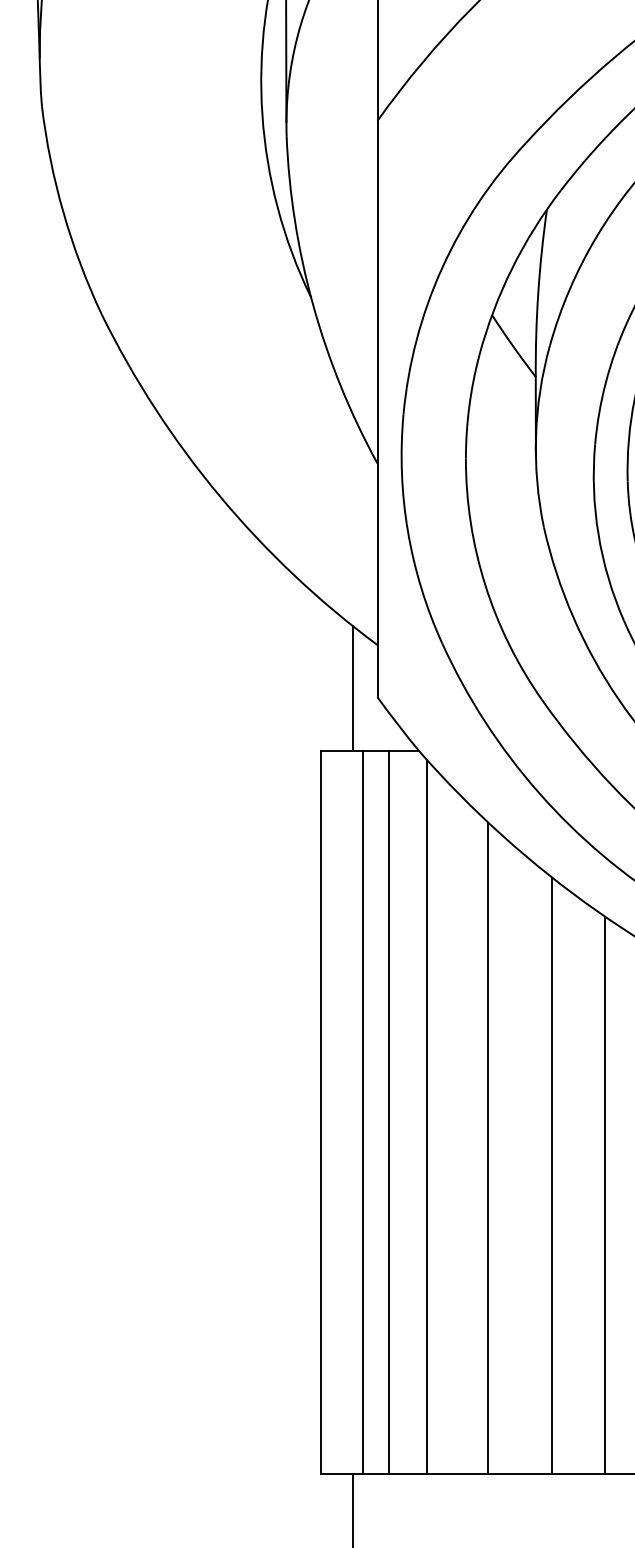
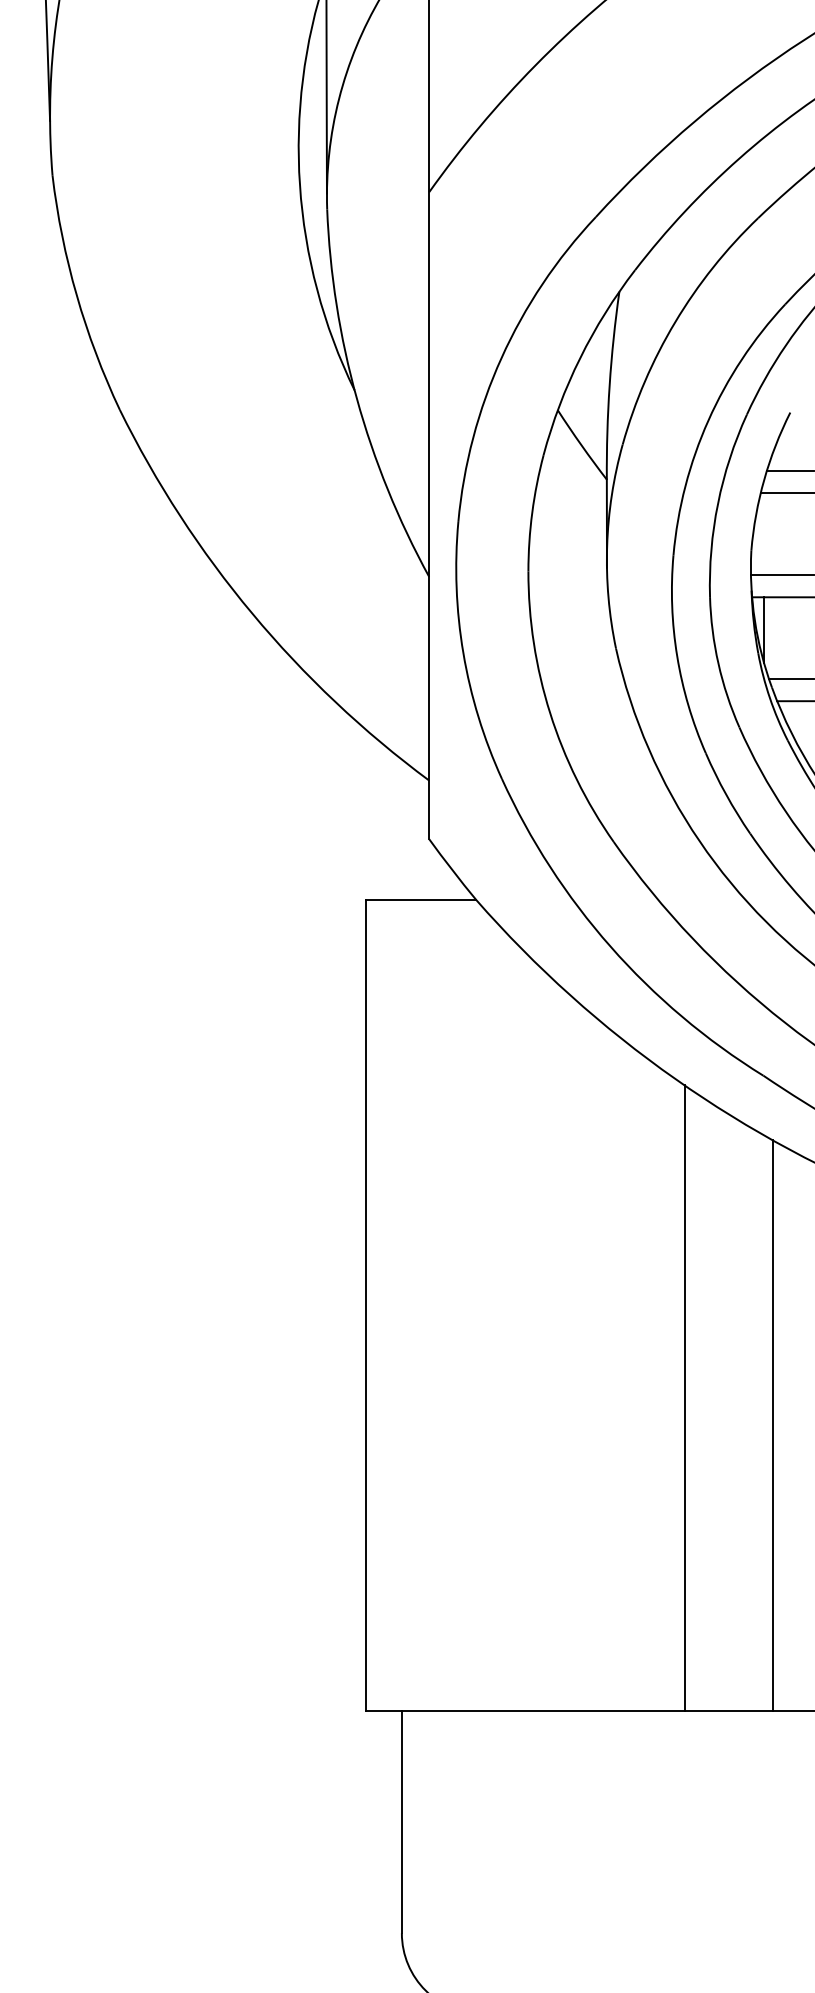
line: (352, 688) -> (401, 829), removed
line: (363, 1112) -> (413, 1305), removed
line: (388, 1112) -> (441, 1305), removed
line: (426, 1117) -> (484, 1310), removed
line: (488, 1148) -> (553, 1345), removed
line: (552, 1175) -> (625, 1376), removed

